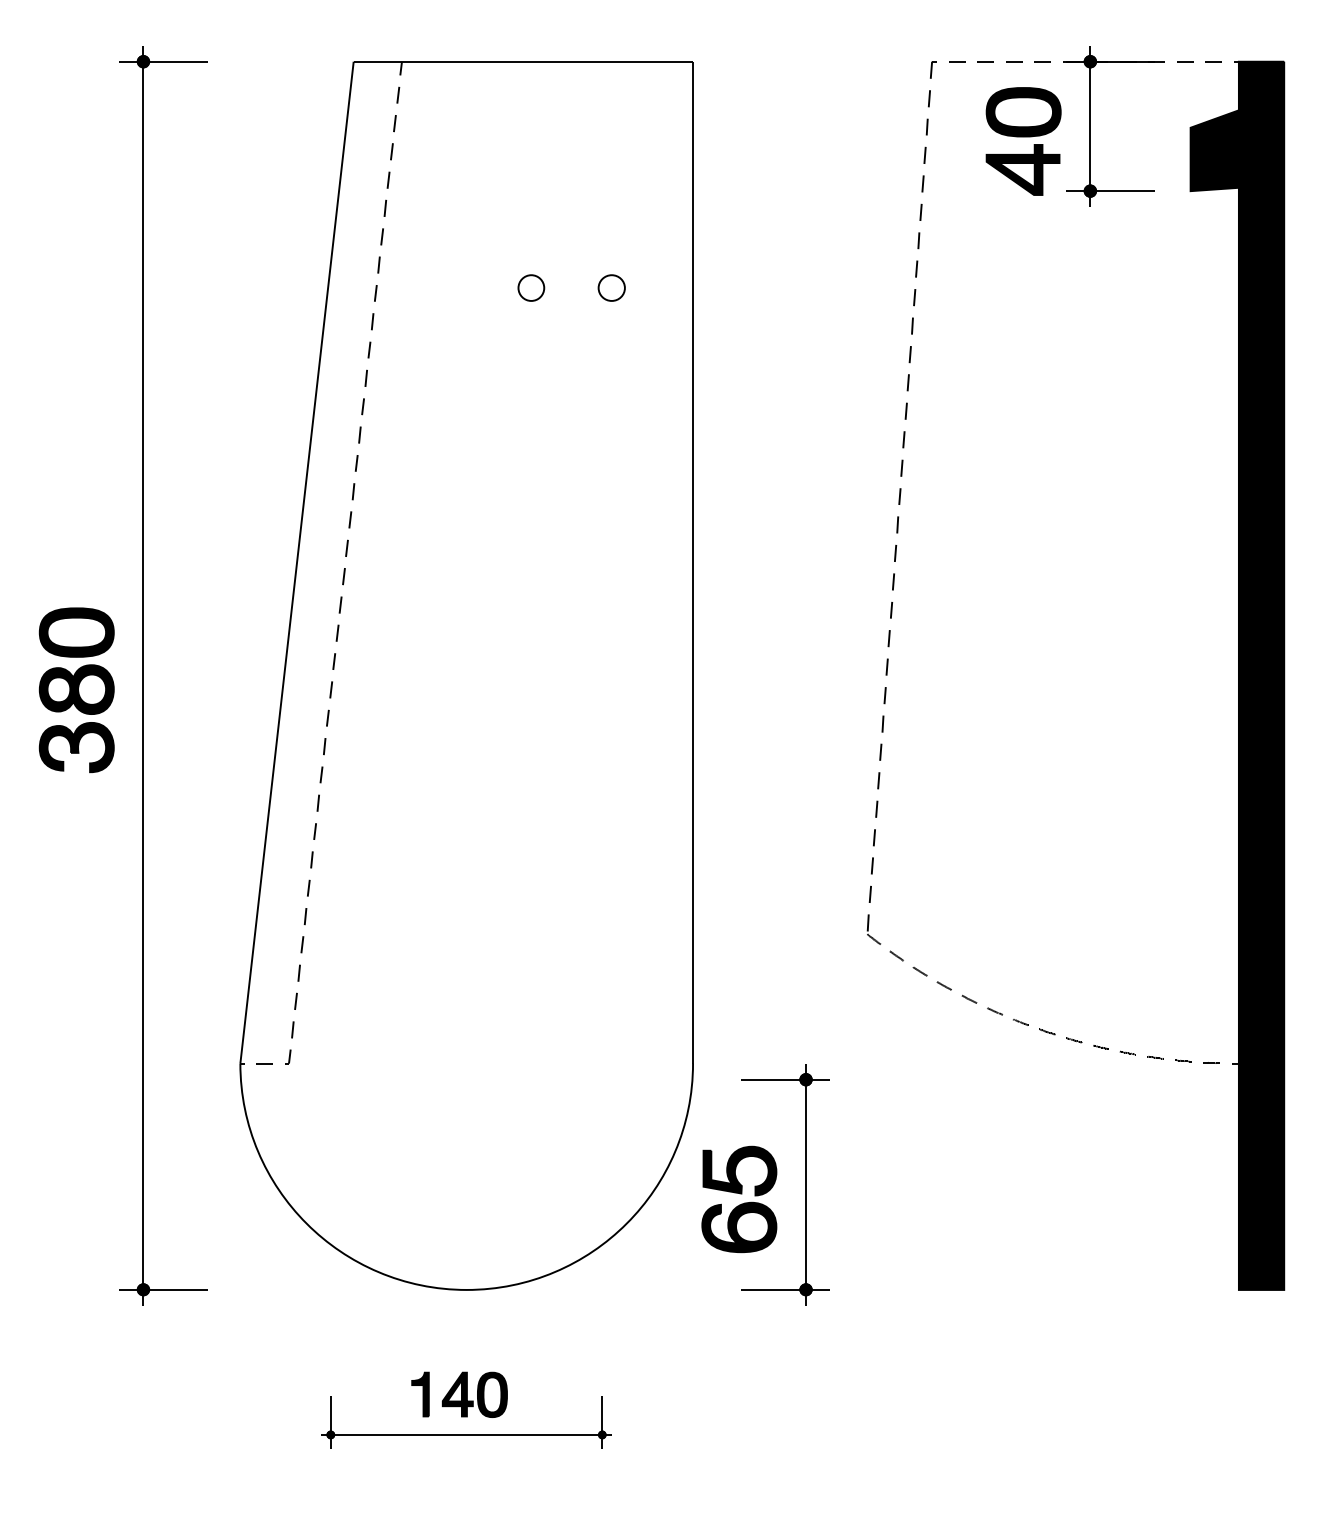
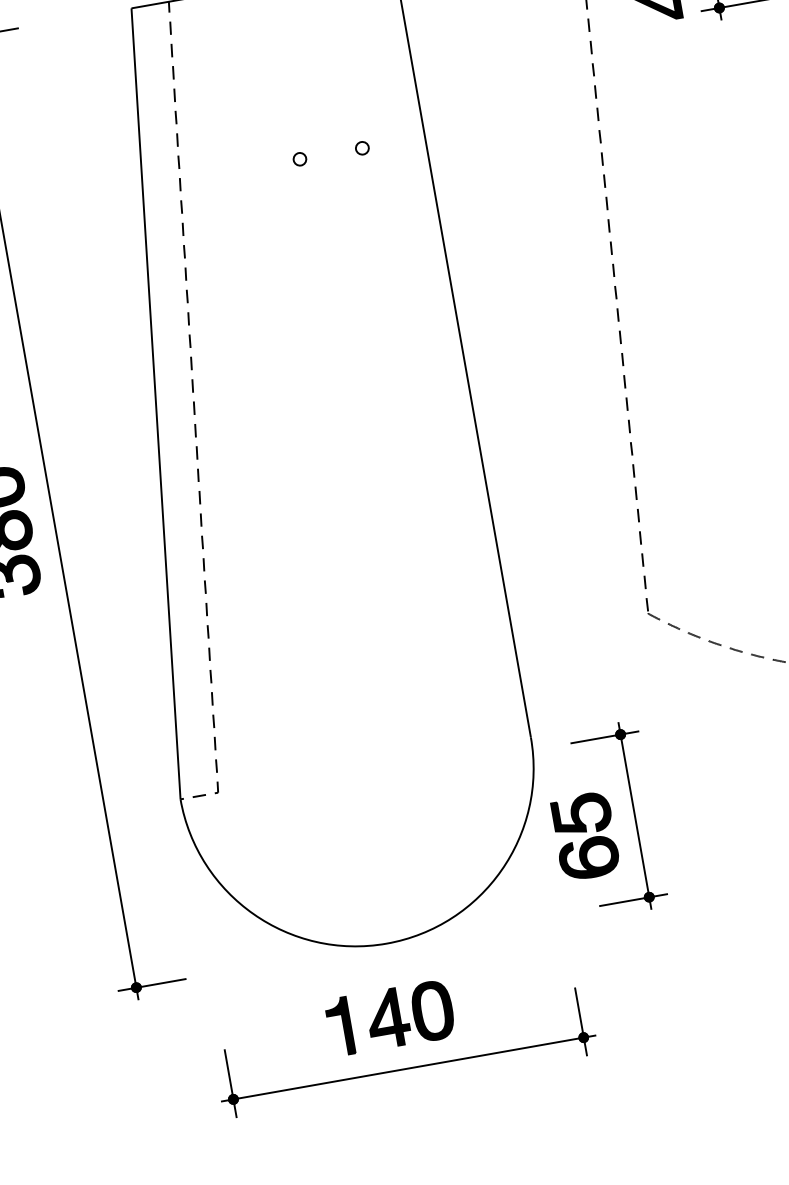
part: (531, 287) -> (299, 158), size x0.62
part: (612, 287) -> (362, 147), size x0.62
part: (466, 1410) -> (402, 1036), size x1.67

